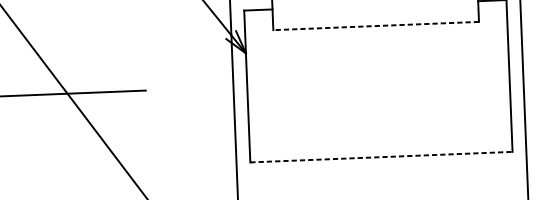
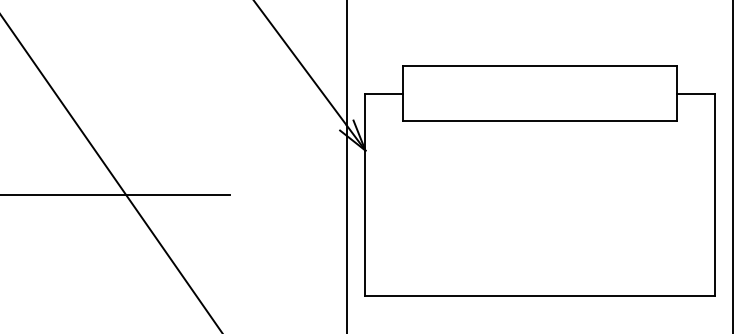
line: (375, 26) -> (539, 121), dashed -> solid
line: (381, 156) -> (540, 295), dashed -> solid

